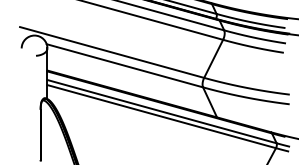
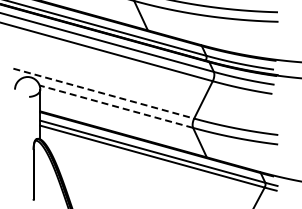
line: (111, 52) -> (103, 93), solid -> dashed
line: (125, 65) -> (116, 106), solid -> dashed

